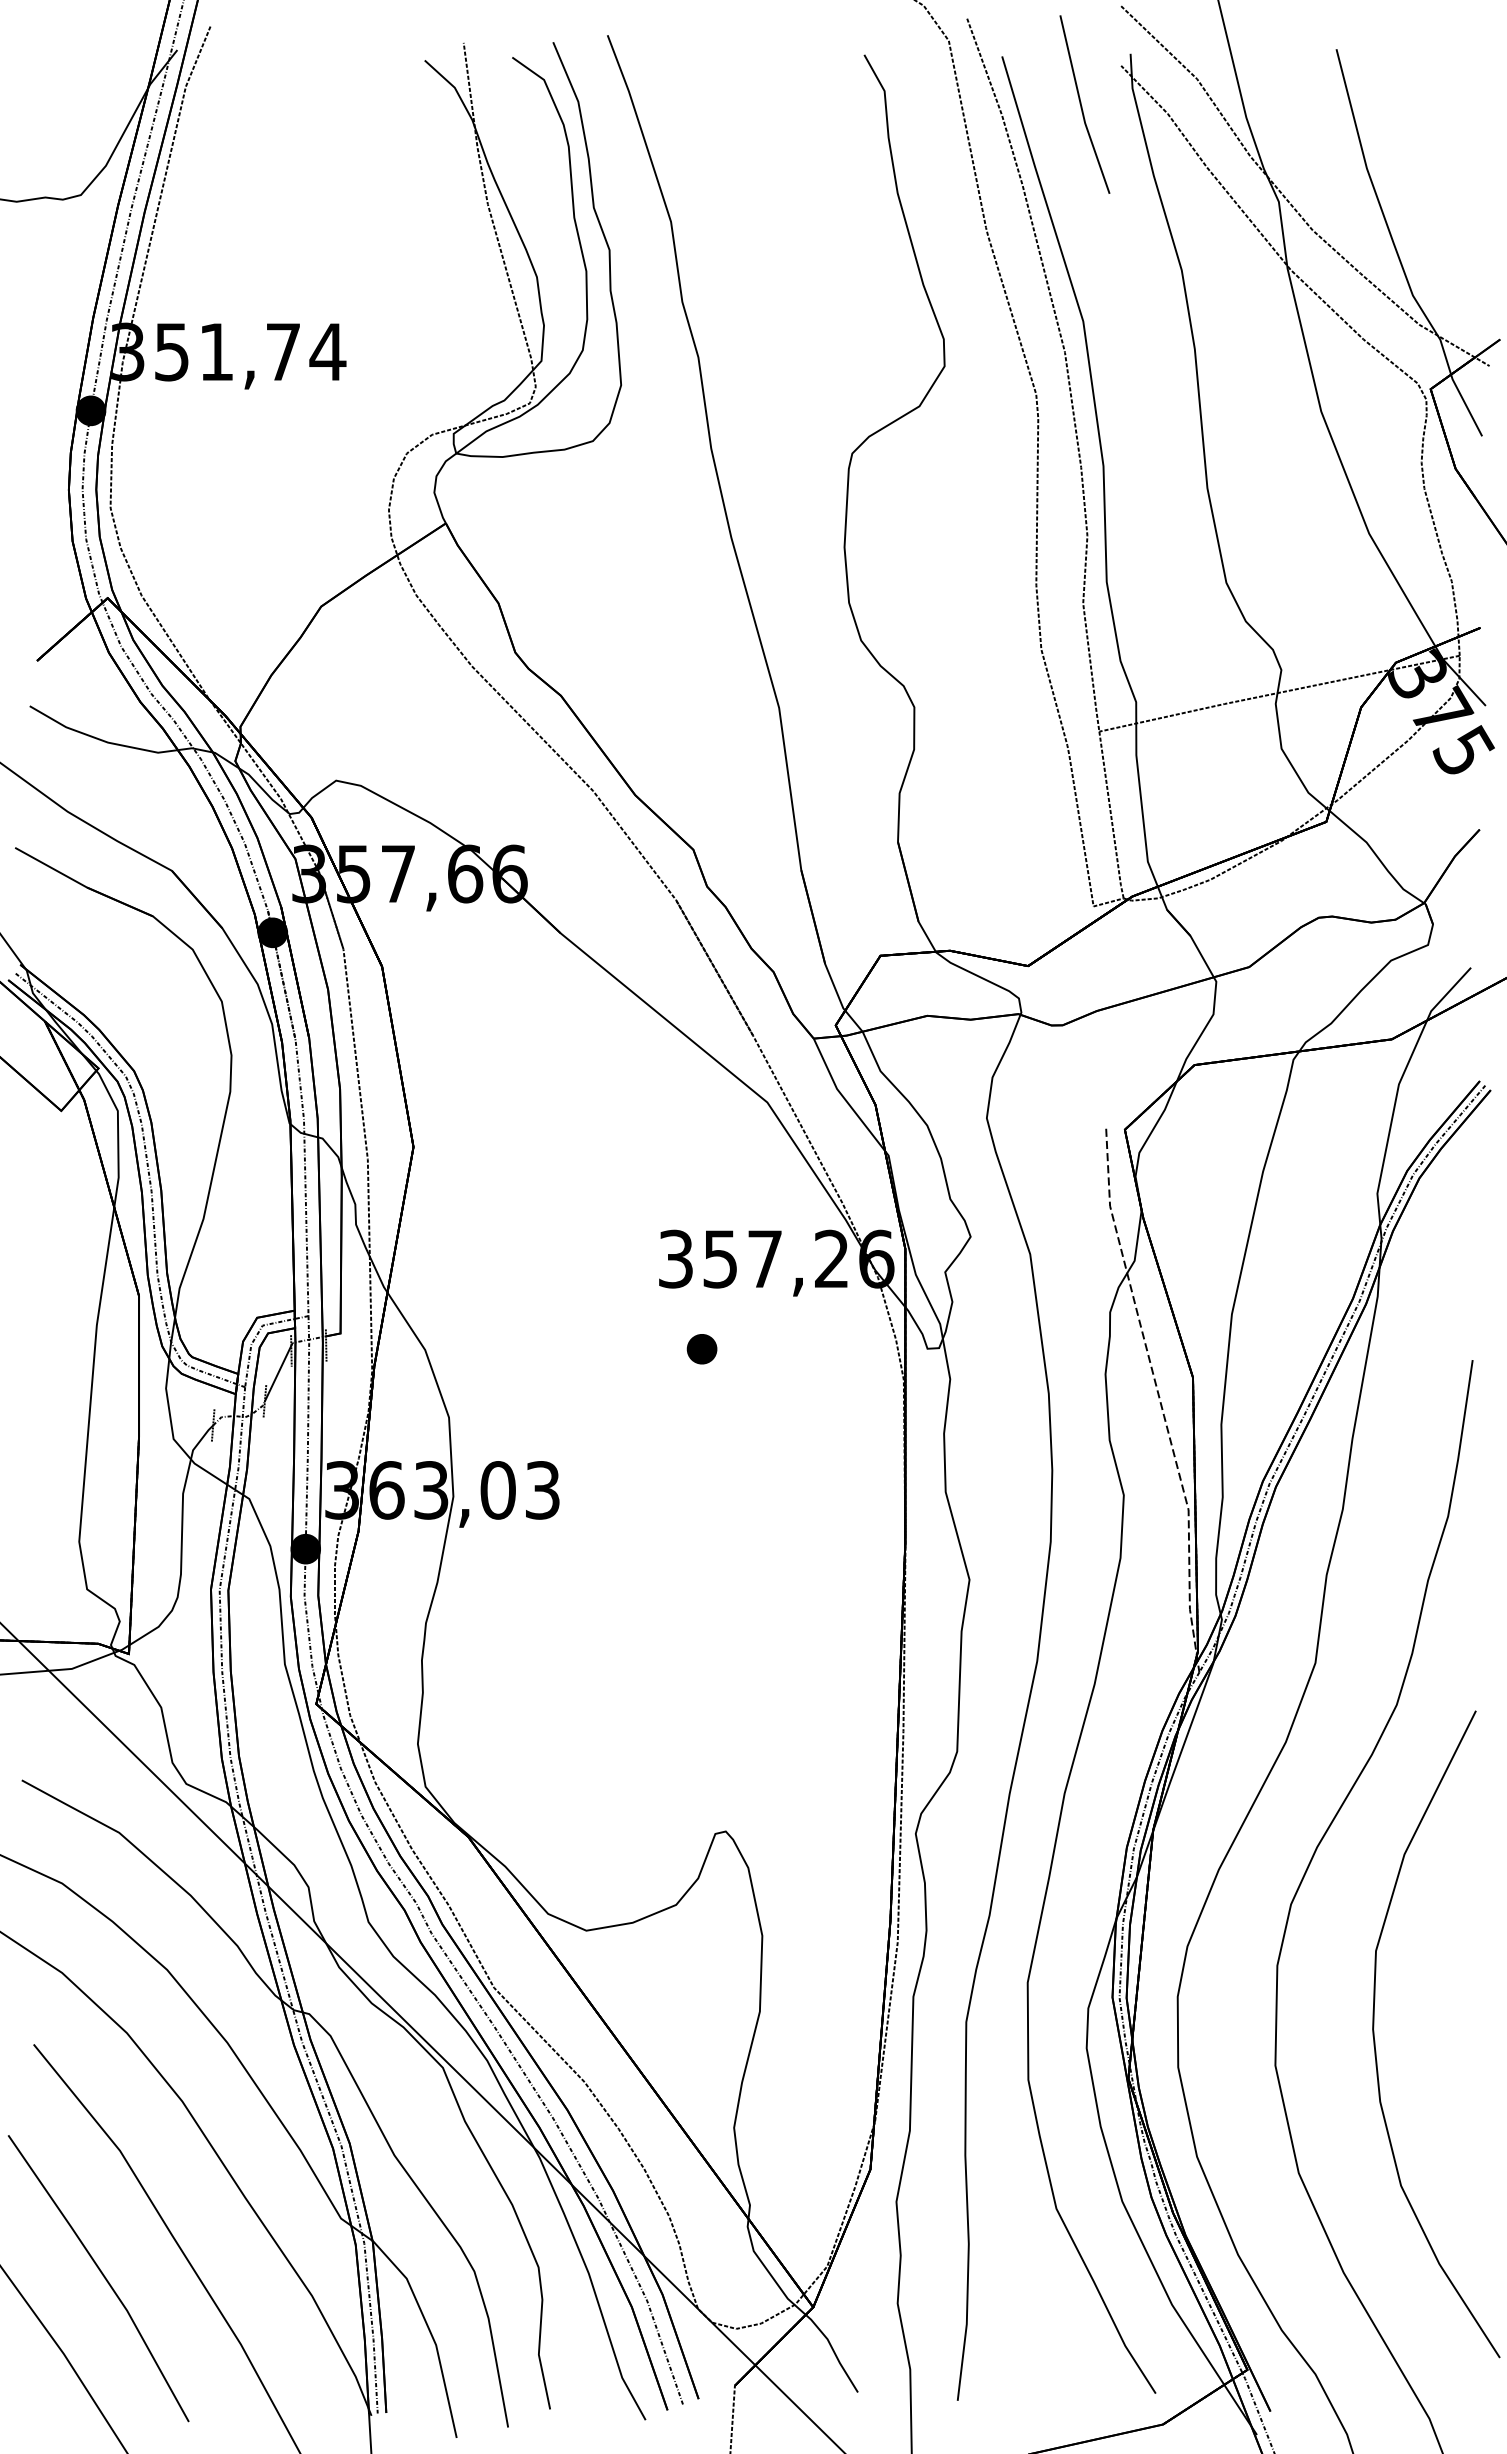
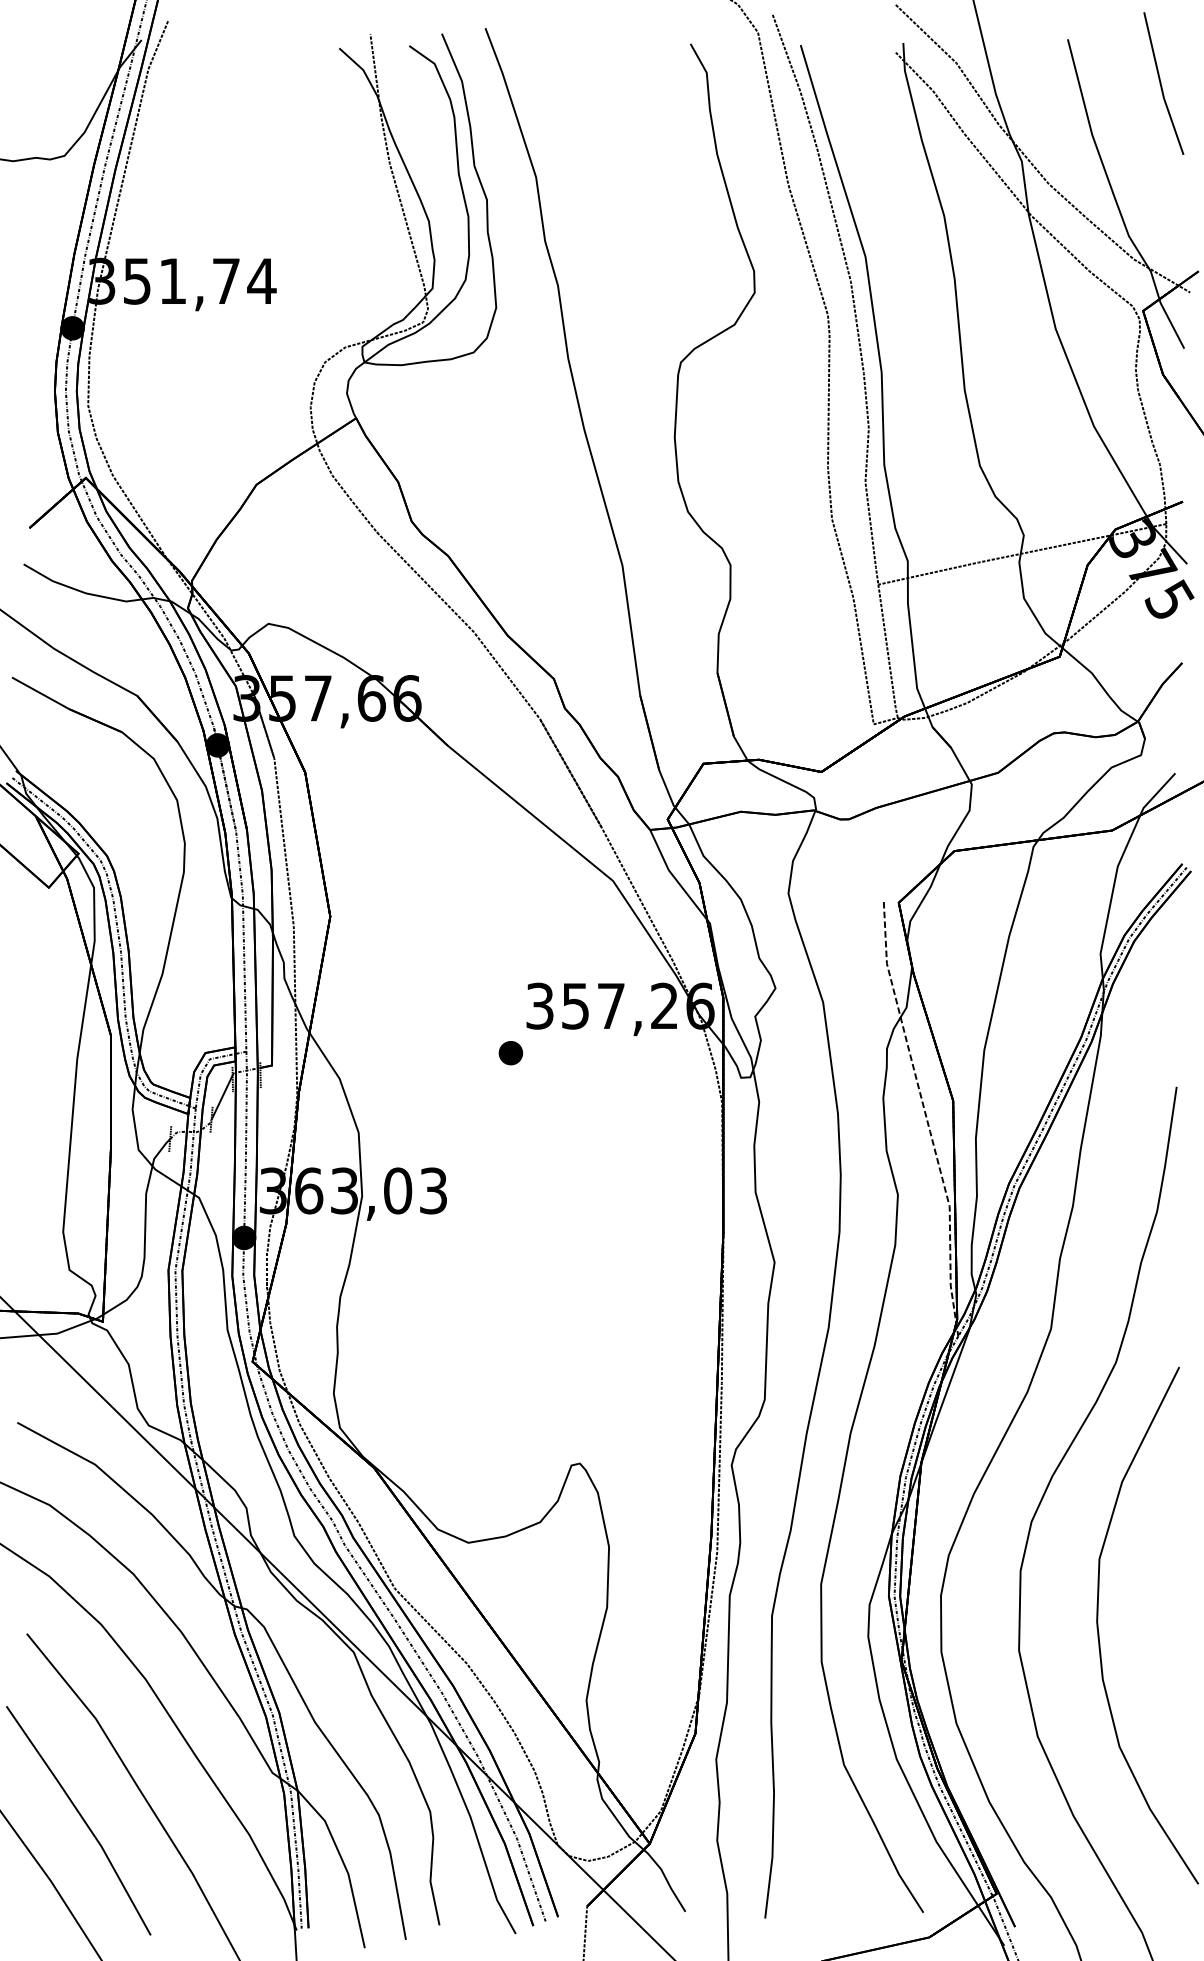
line: (1081, 104) -> (1161, 83), moved
part: (701, 1349) -> (510, 1053), moved

